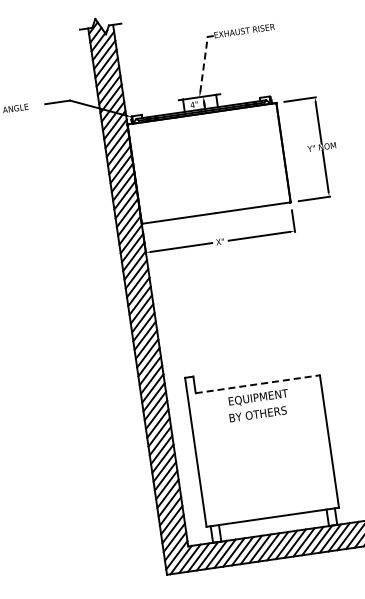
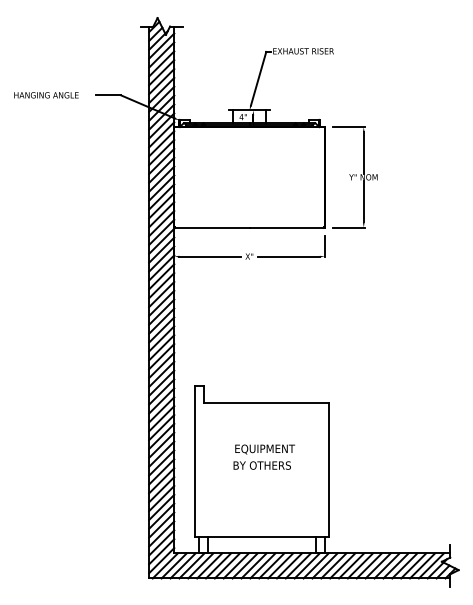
line: (203, 64) -> (258, 78), dashed -> solid
line: (257, 383) -> (266, 402), dashed -> solid
text: (258, 405) -> (263, 456), moved

